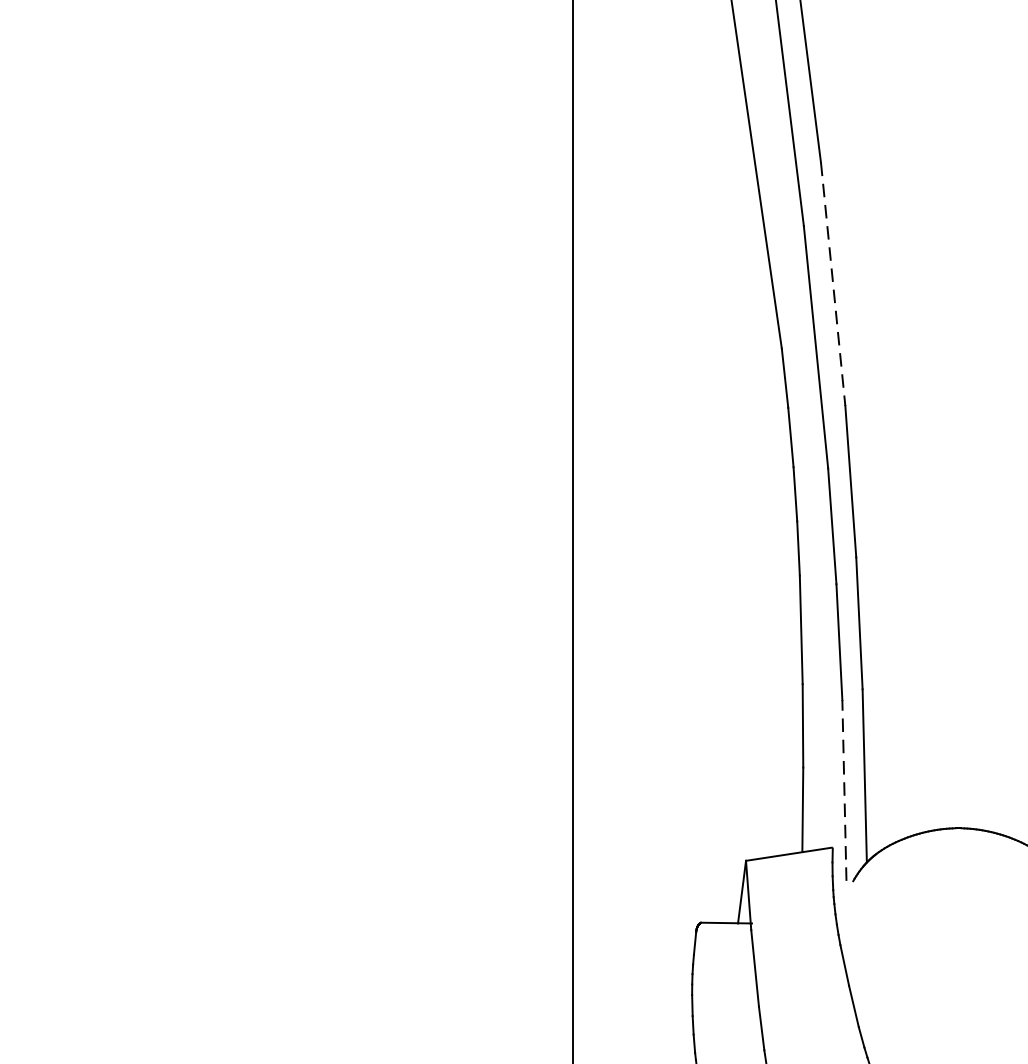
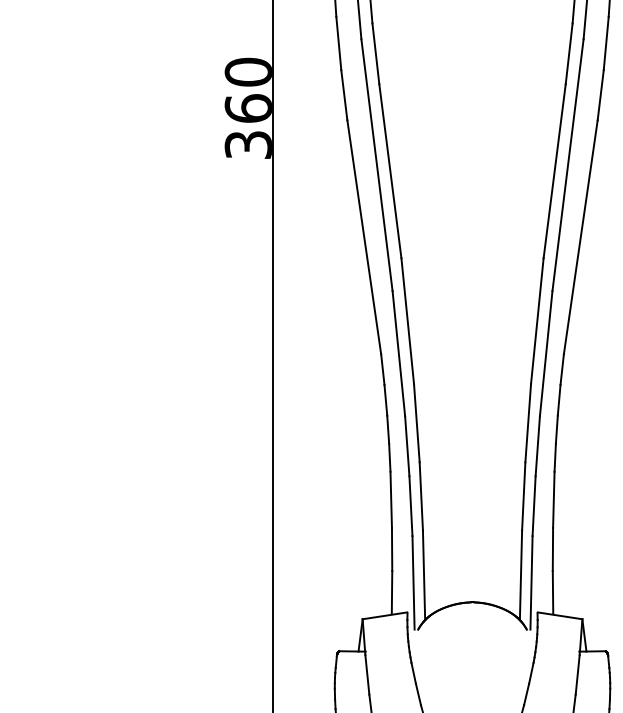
line: (832, 284) -> (407, 321), dashed -> solid
line: (844, 789) -> (413, 582), dashed -> solid

